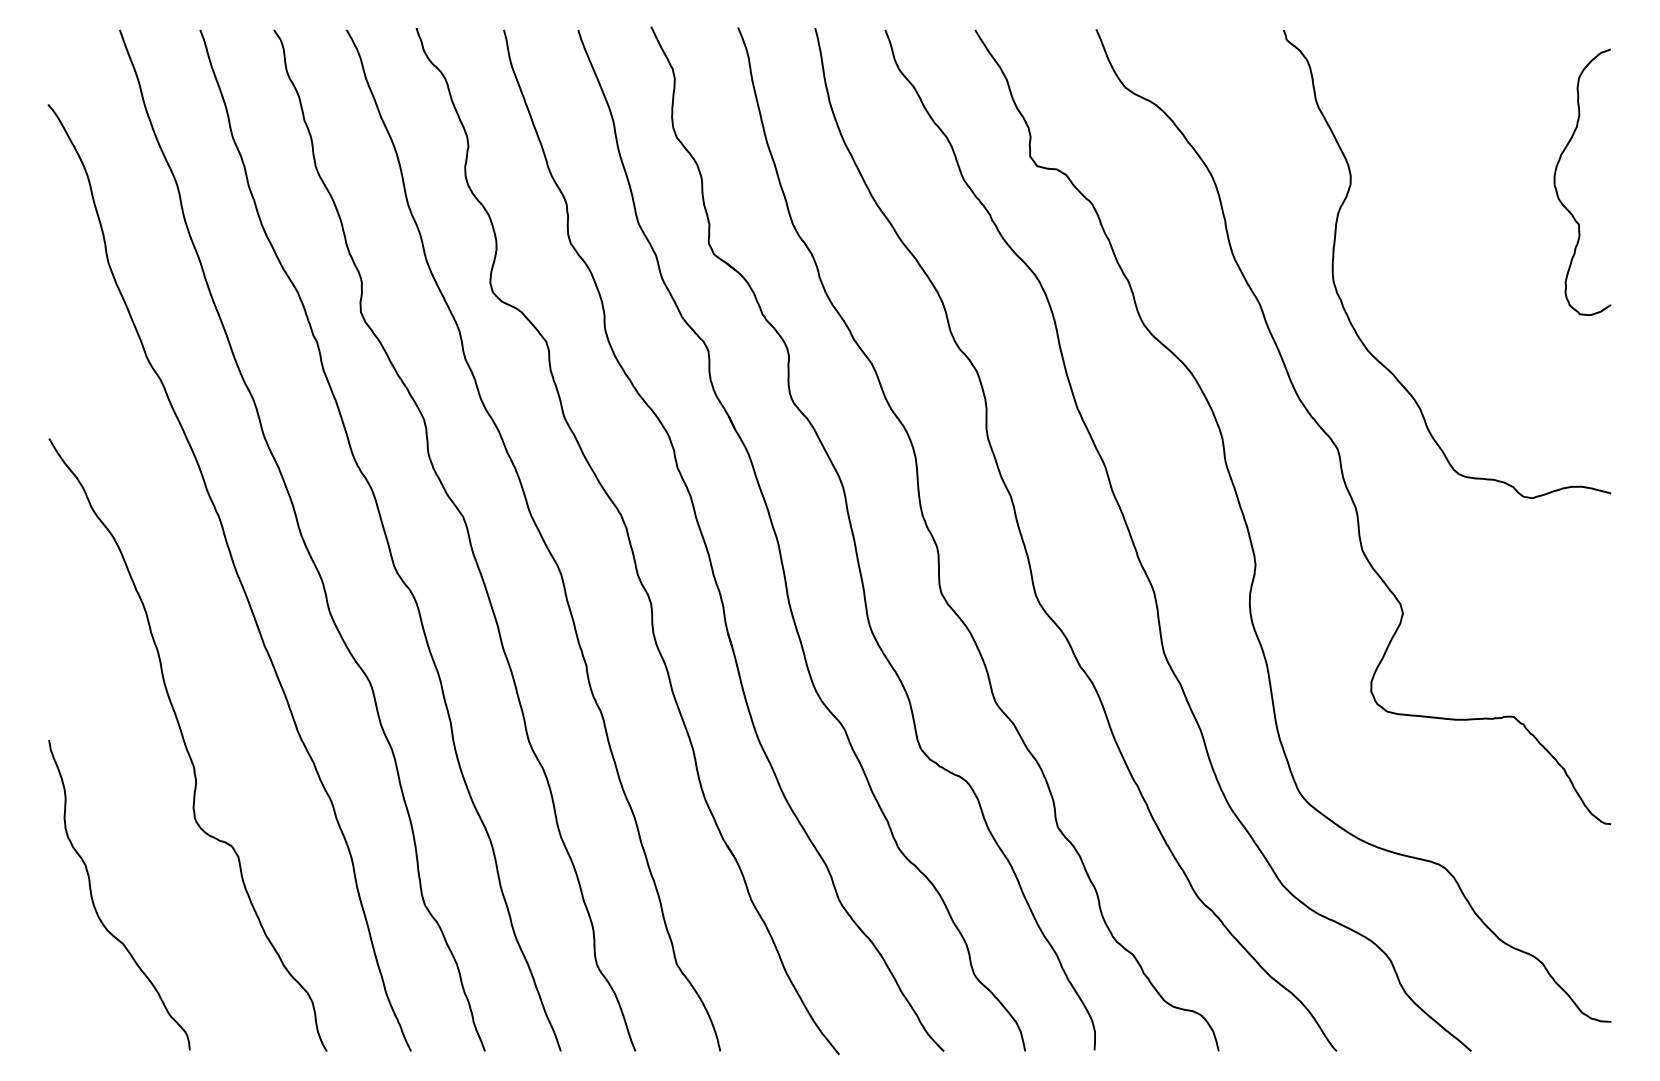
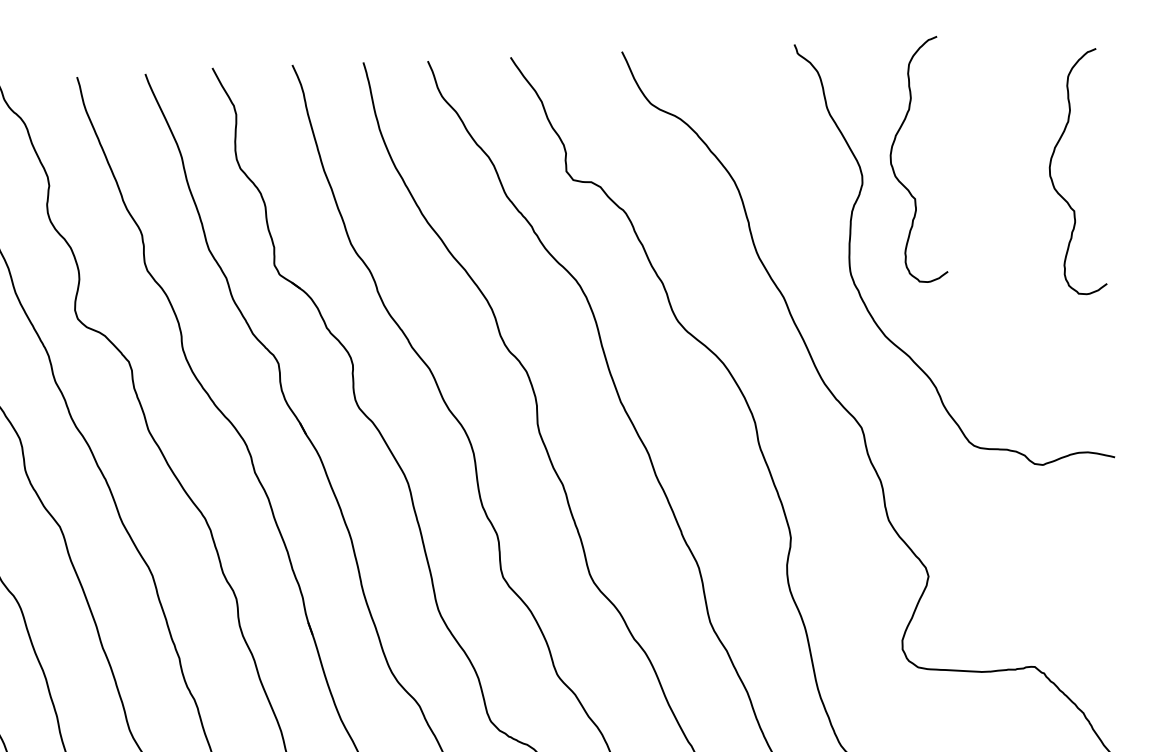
curve: (1385, 169) -> (893, 168), added

